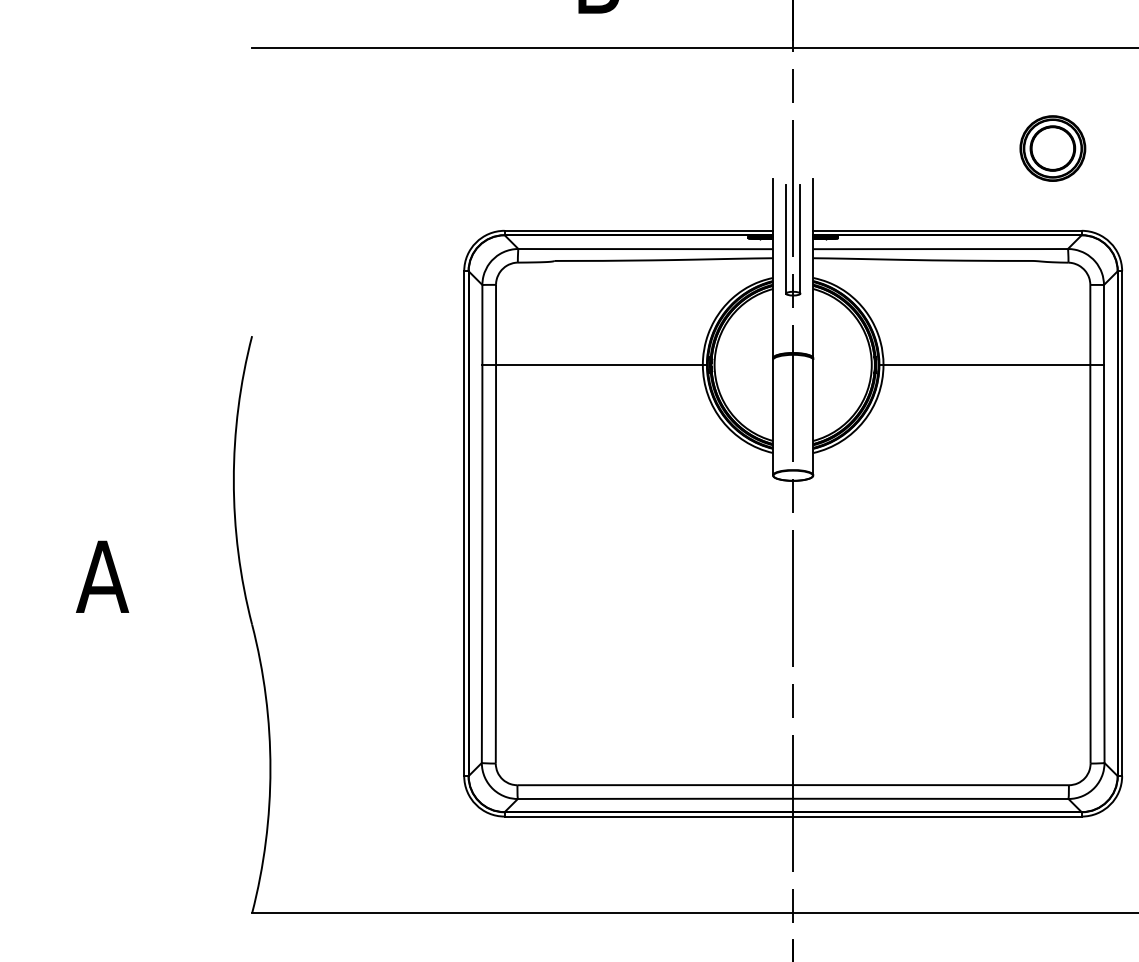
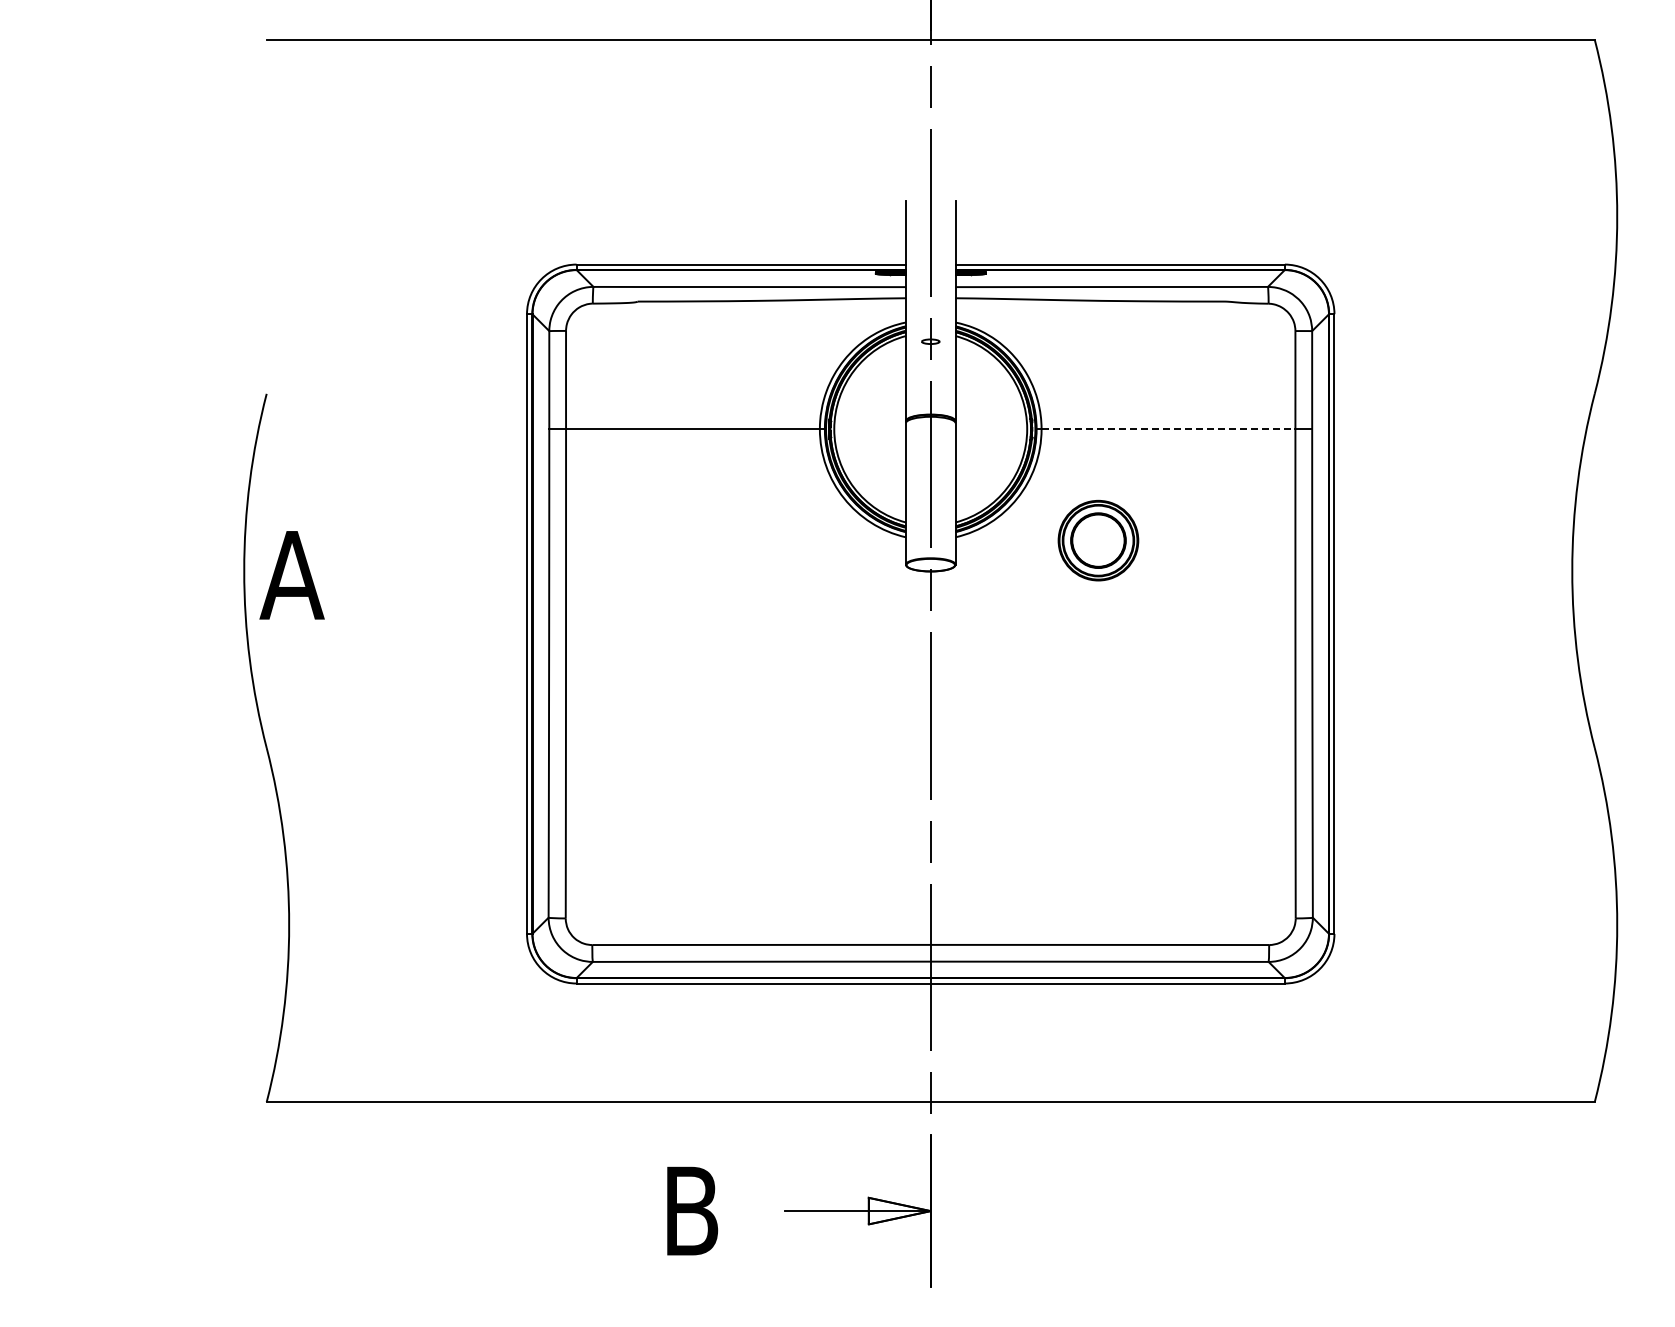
part: (1052, 148) -> (1098, 540), moved
line: (785, 238) -> (921, 274), removed
line: (800, 238) -> (939, 274), removed
line: (986, 365) -> (1168, 429), solid -> dashed
text: (102, 577) -> (291, 575), moved

